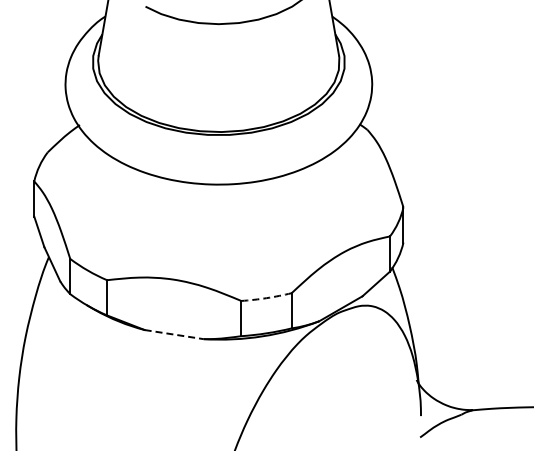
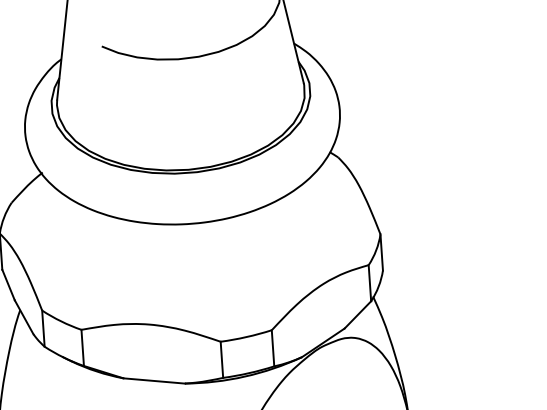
arc: (266, 298) -> (246, 337), dashed -> solid
line: (174, 334) -> (154, 380), dashed -> solid

